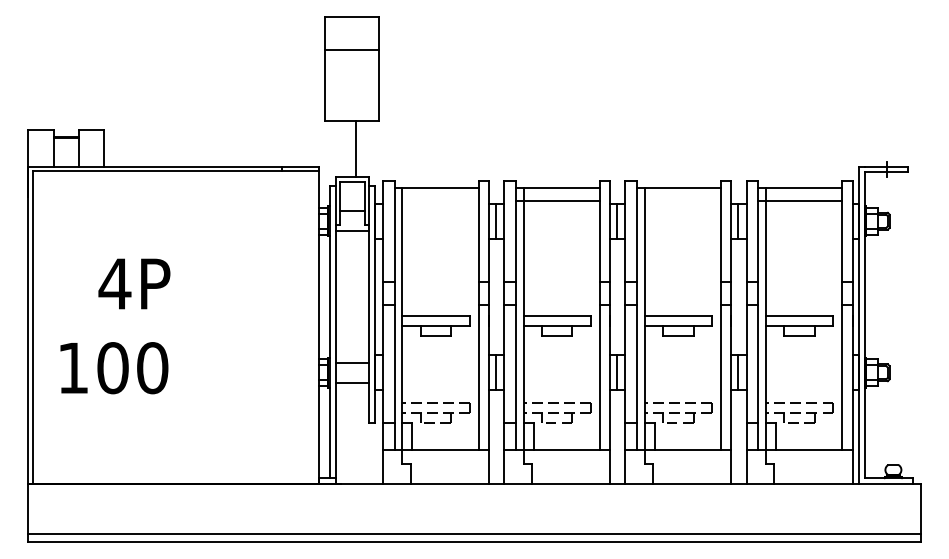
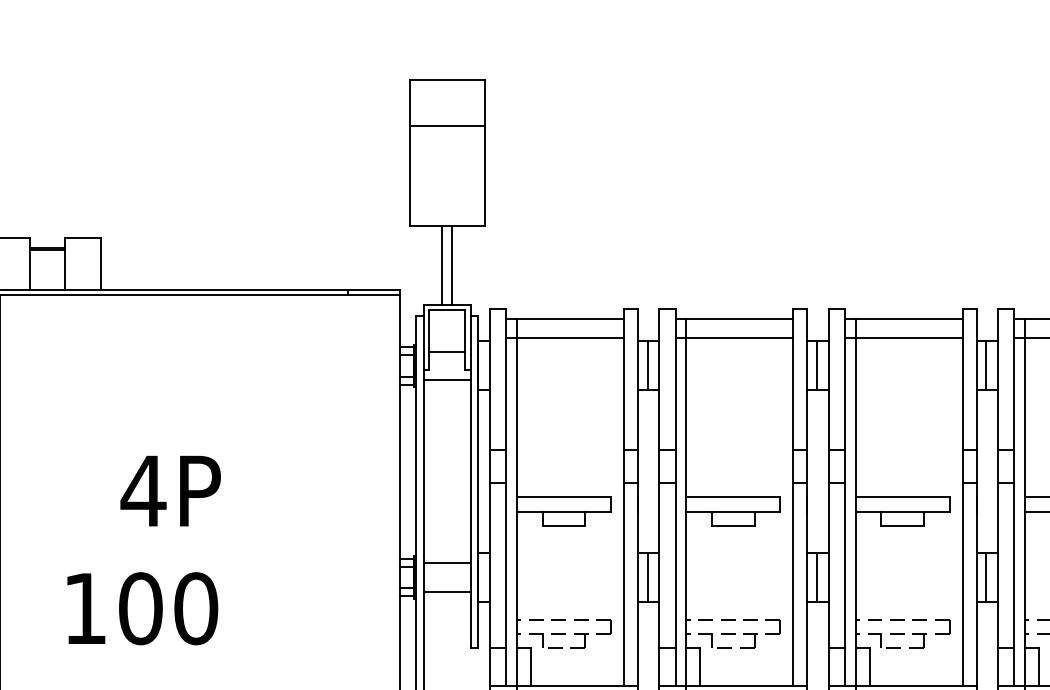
line: (348, 149) -> (441, 265), added
line: (436, 201) -> (564, 338), added
line: (679, 201) -> (904, 338), added
text: (115, 326) -> (144, 550), moved

